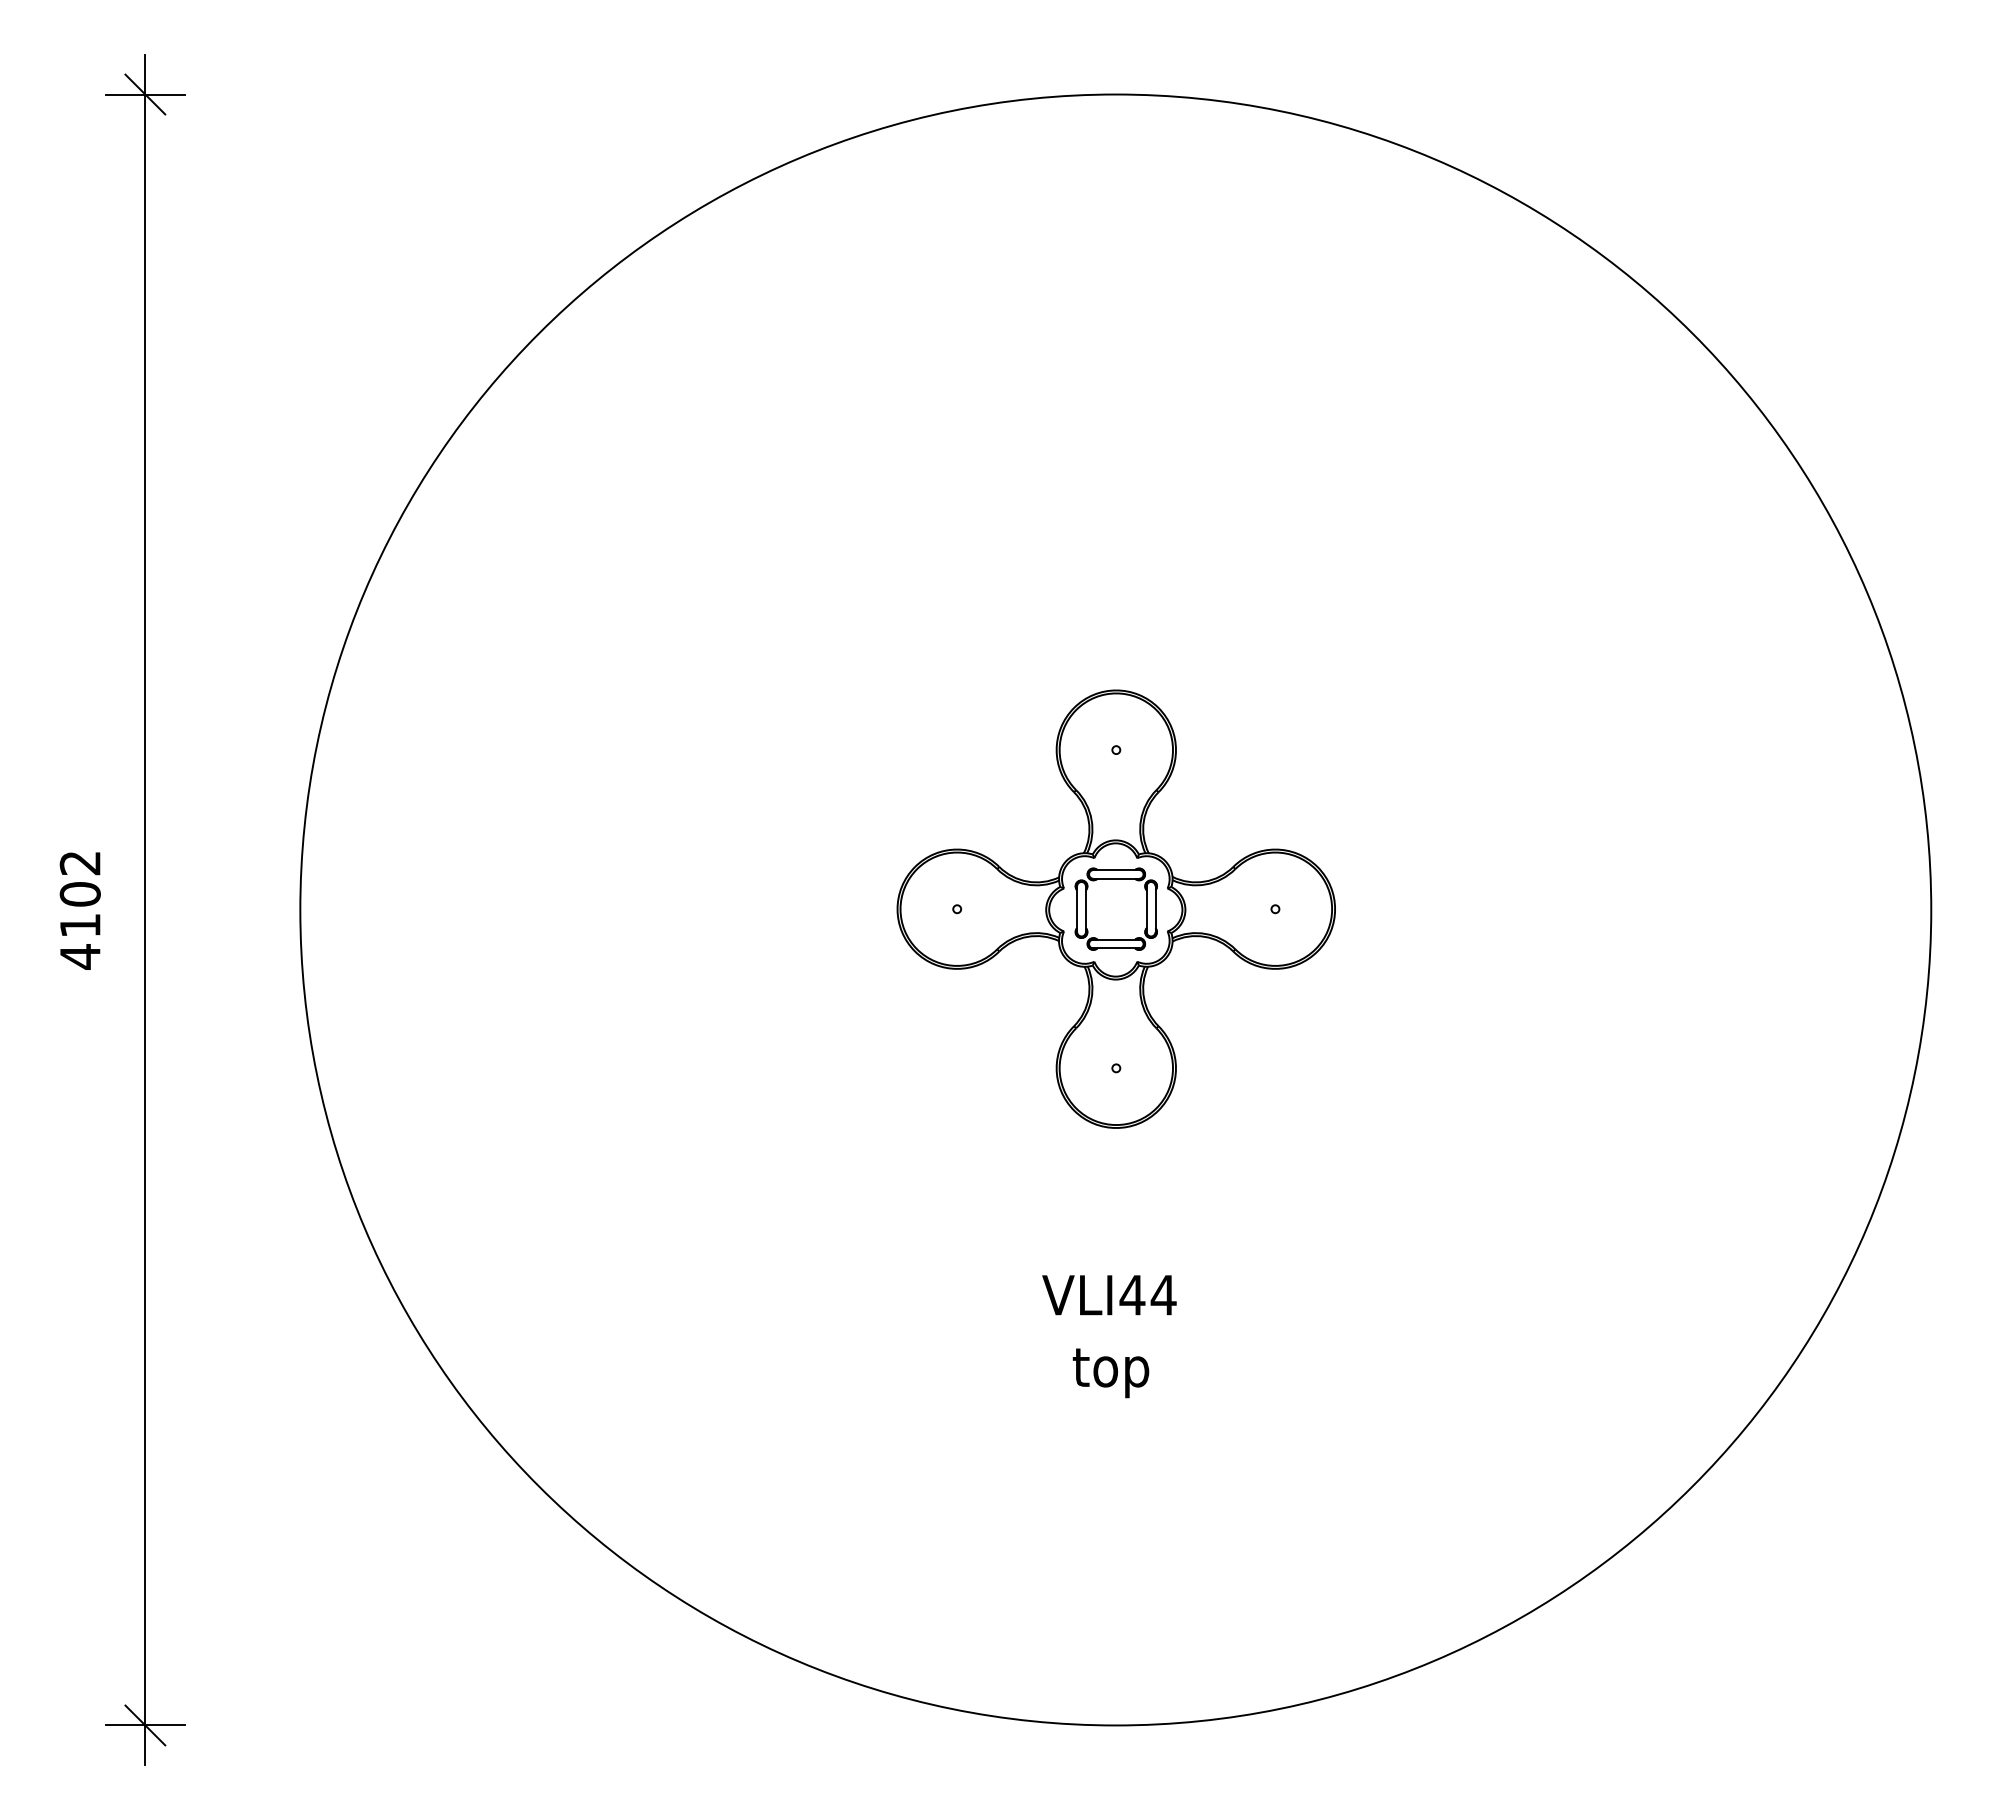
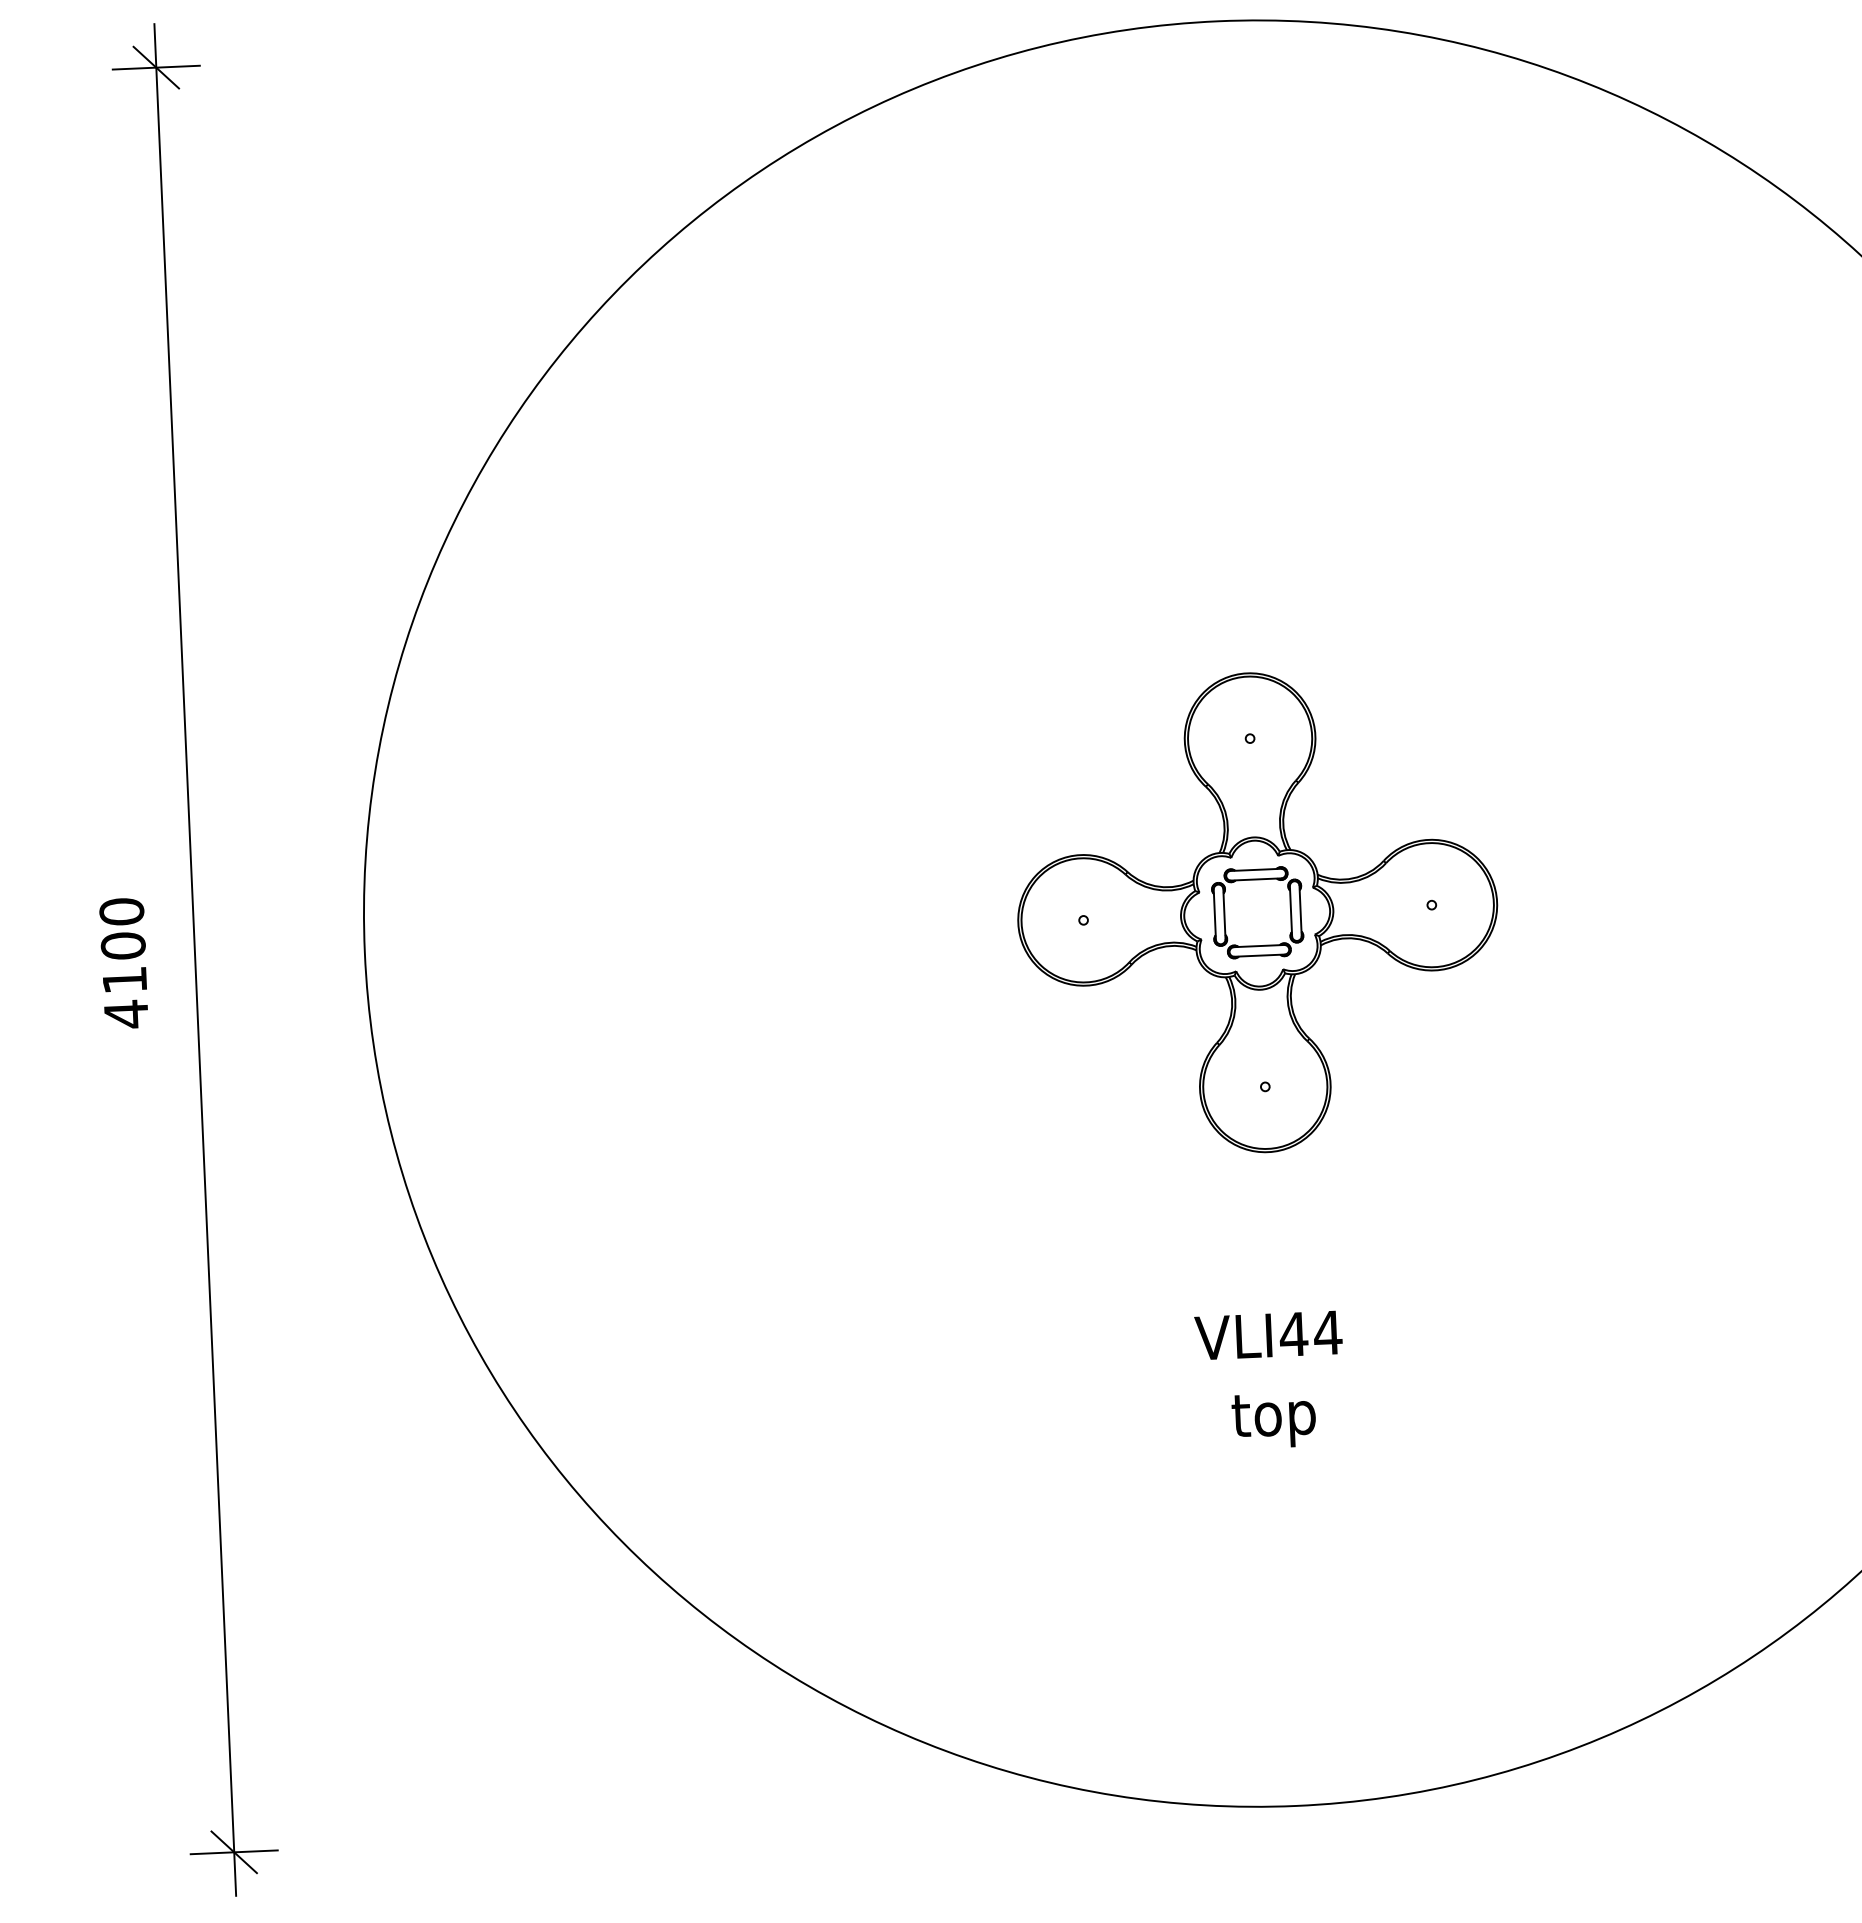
text: (79, 862) -> (120, 911), 4102 -> 4100

